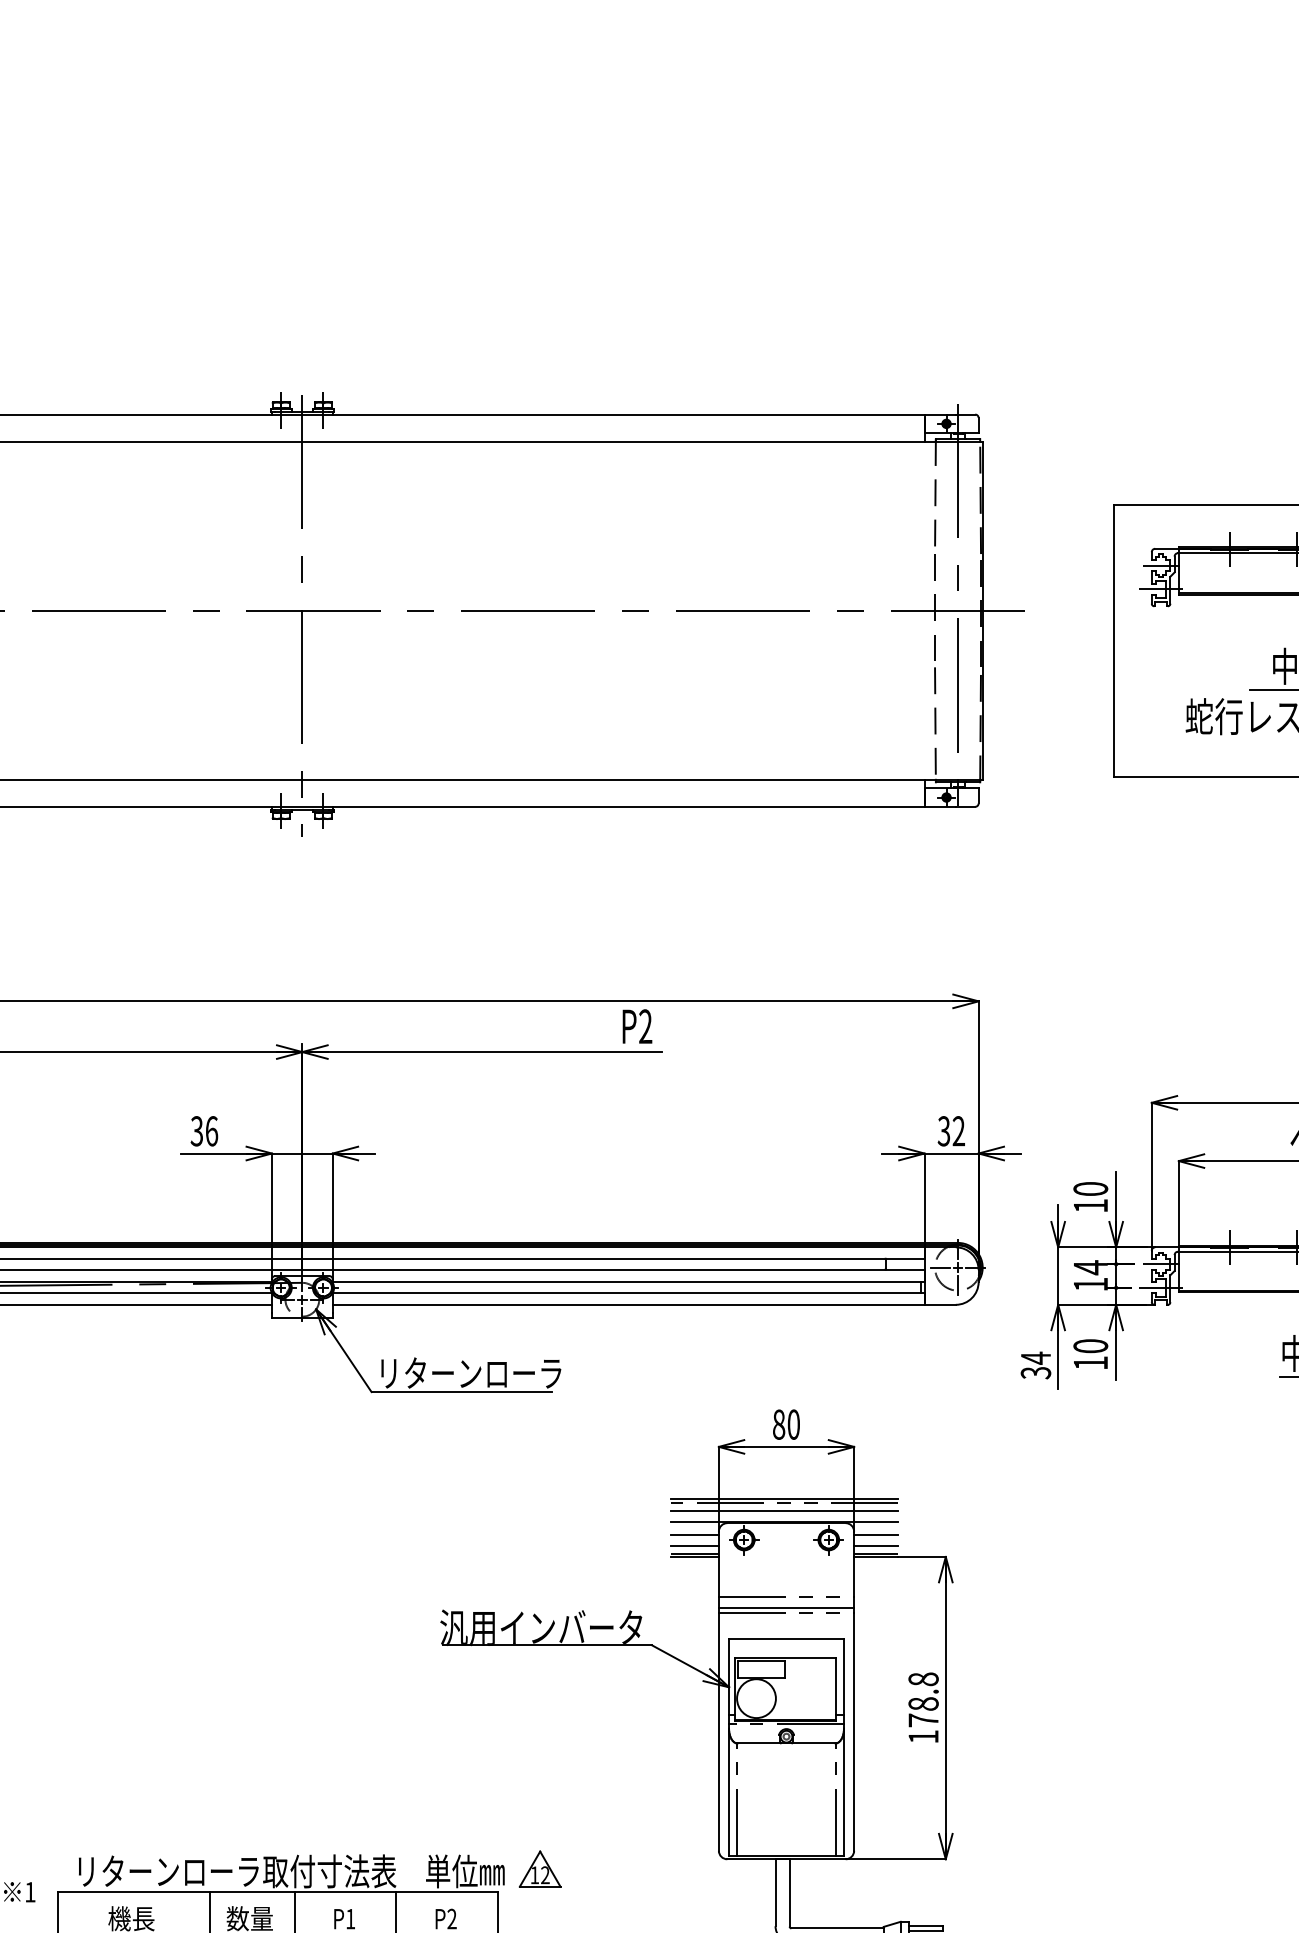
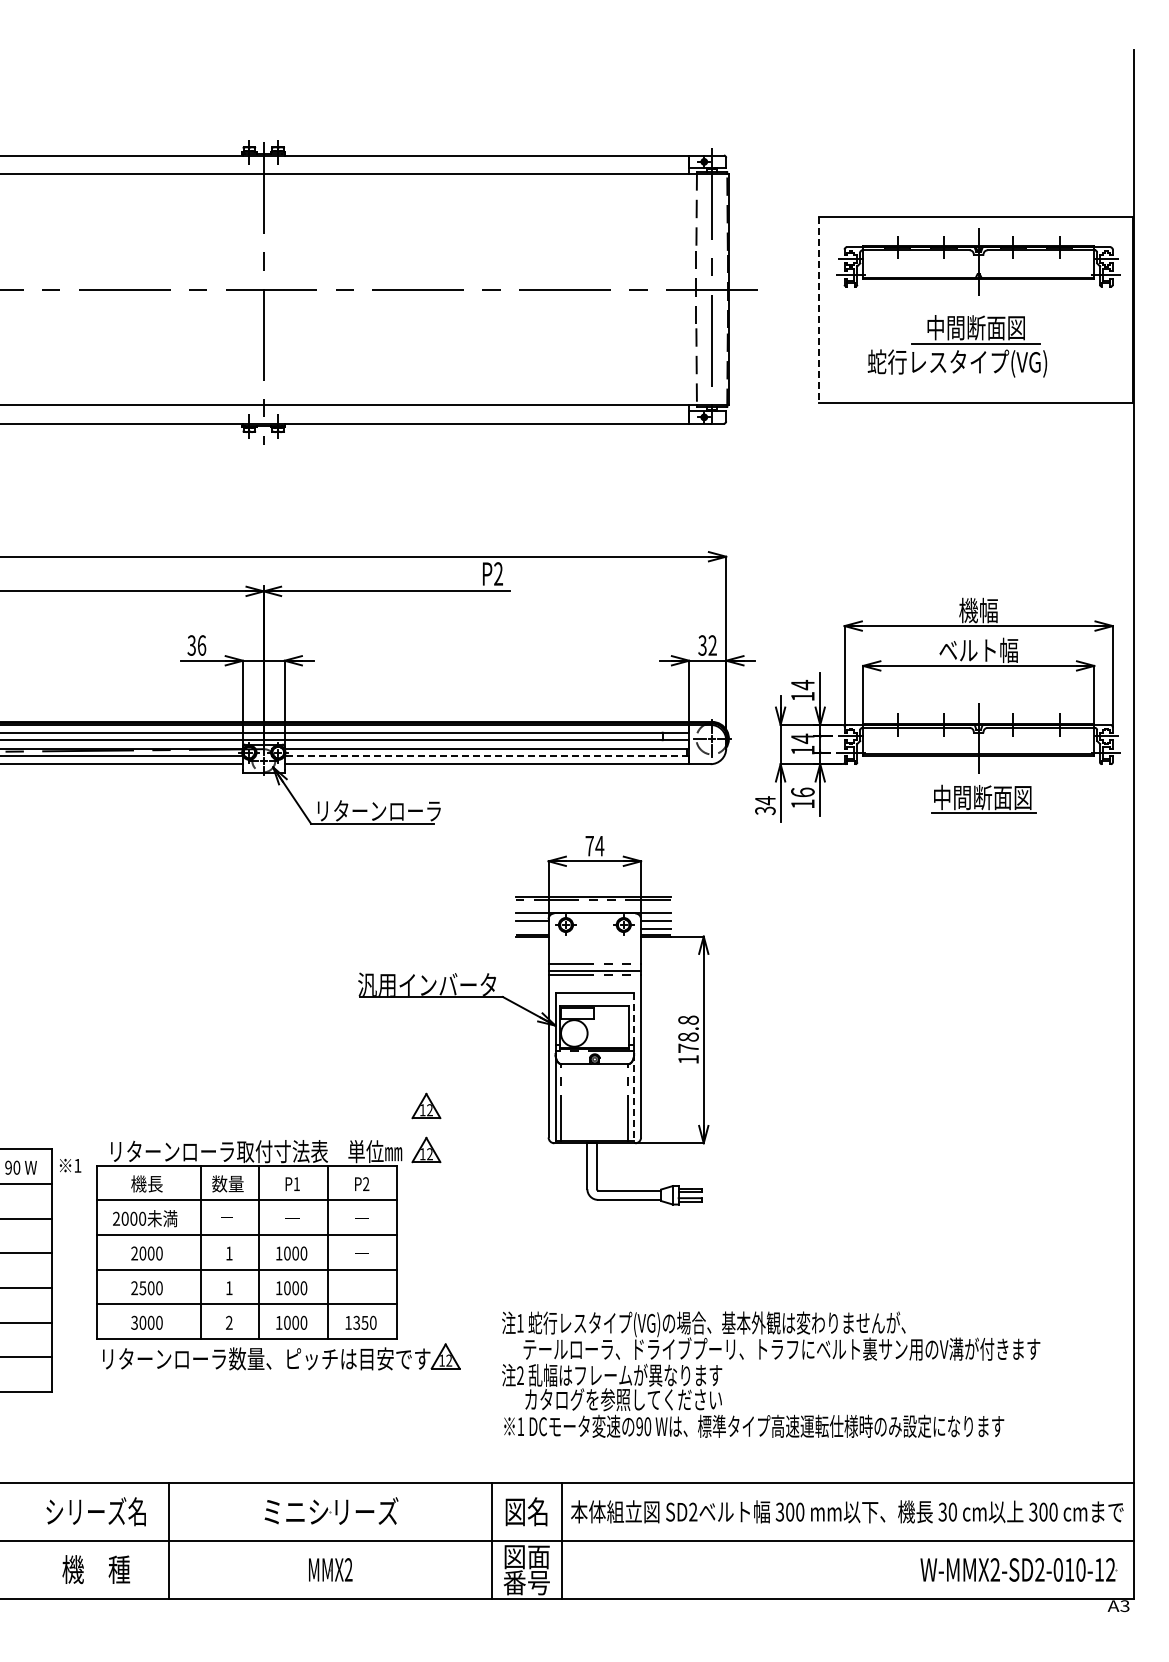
line: (1113, 641) -> (818, 310), solid -> dashed
text: (1090, 1188) -> (802, 684), 10 -> 14
line: (628, 1293) -> (486, 756), solid -> dashed
text: (1090, 1346) -> (802, 792), 10 -> 16
text: (786, 1423) -> (594, 845), 80 -> 74
line: (784, 1511) -> (593, 905), removed
line: (695, 1545) -> (532, 928), removed
line: (844, 1676) -> (634, 1018), solid -> dashed
line: (844, 1792) -> (634, 1097), solid -> dashed
part: (540, 1804) -> (426, 1105), added

